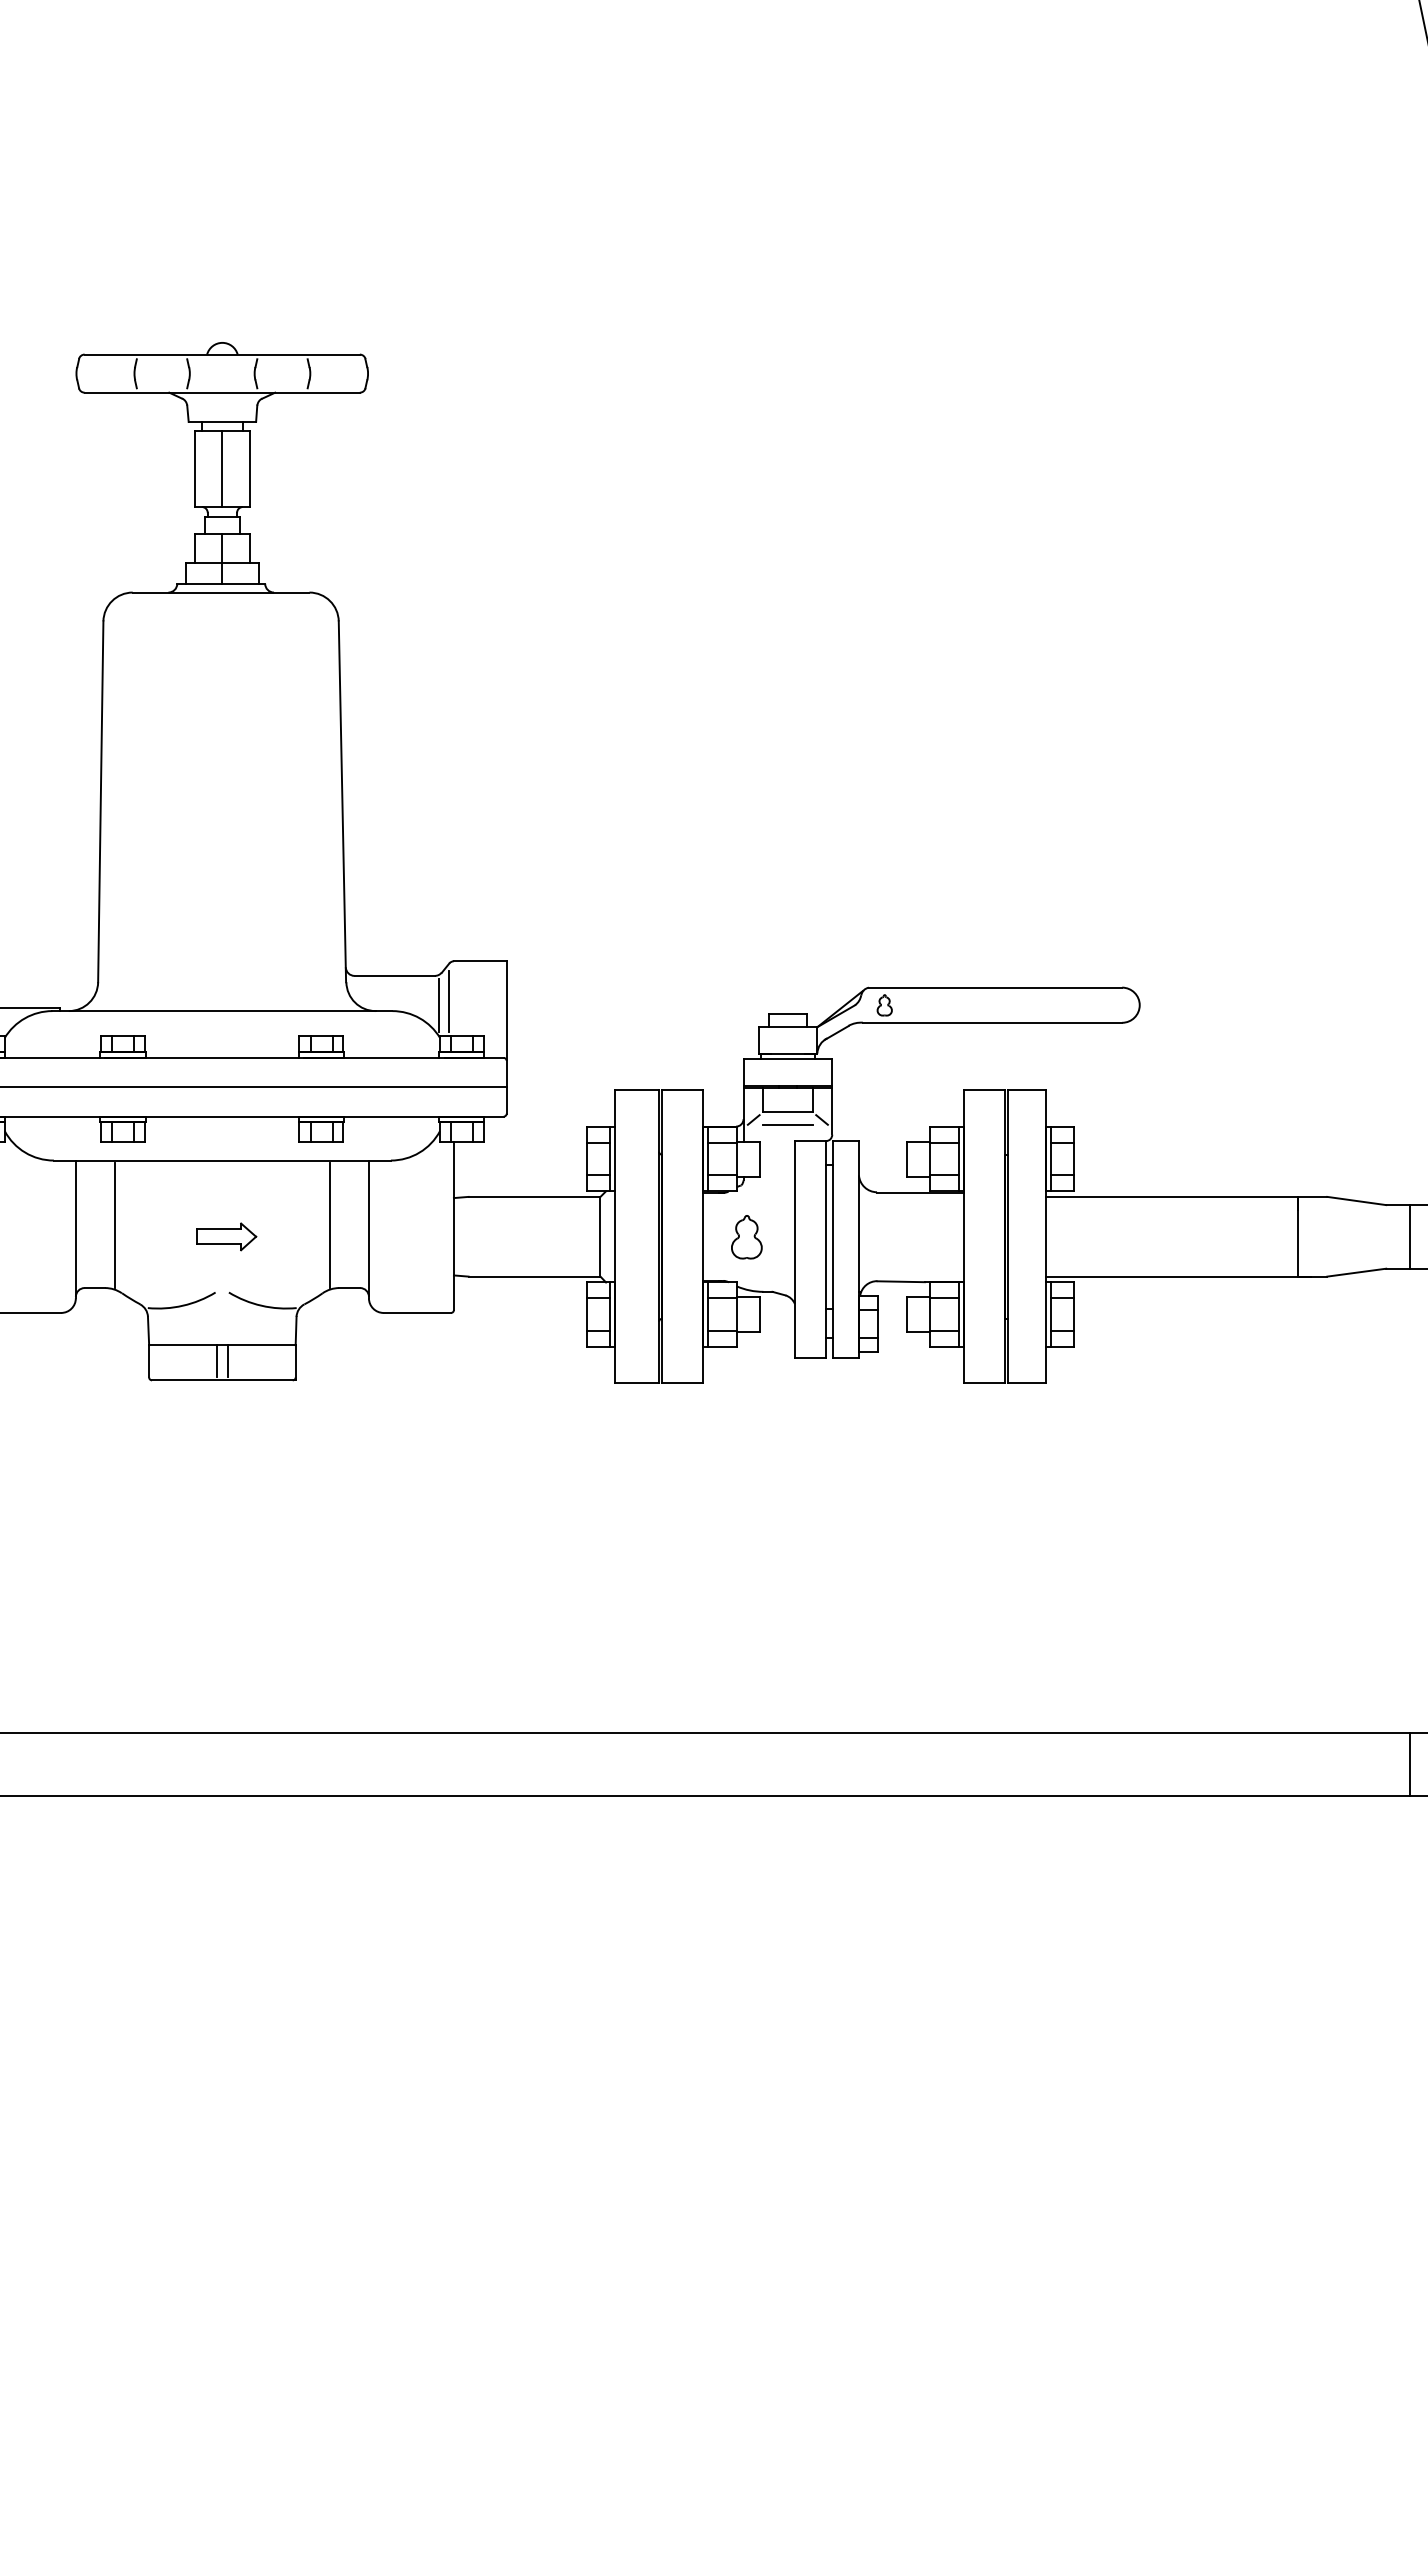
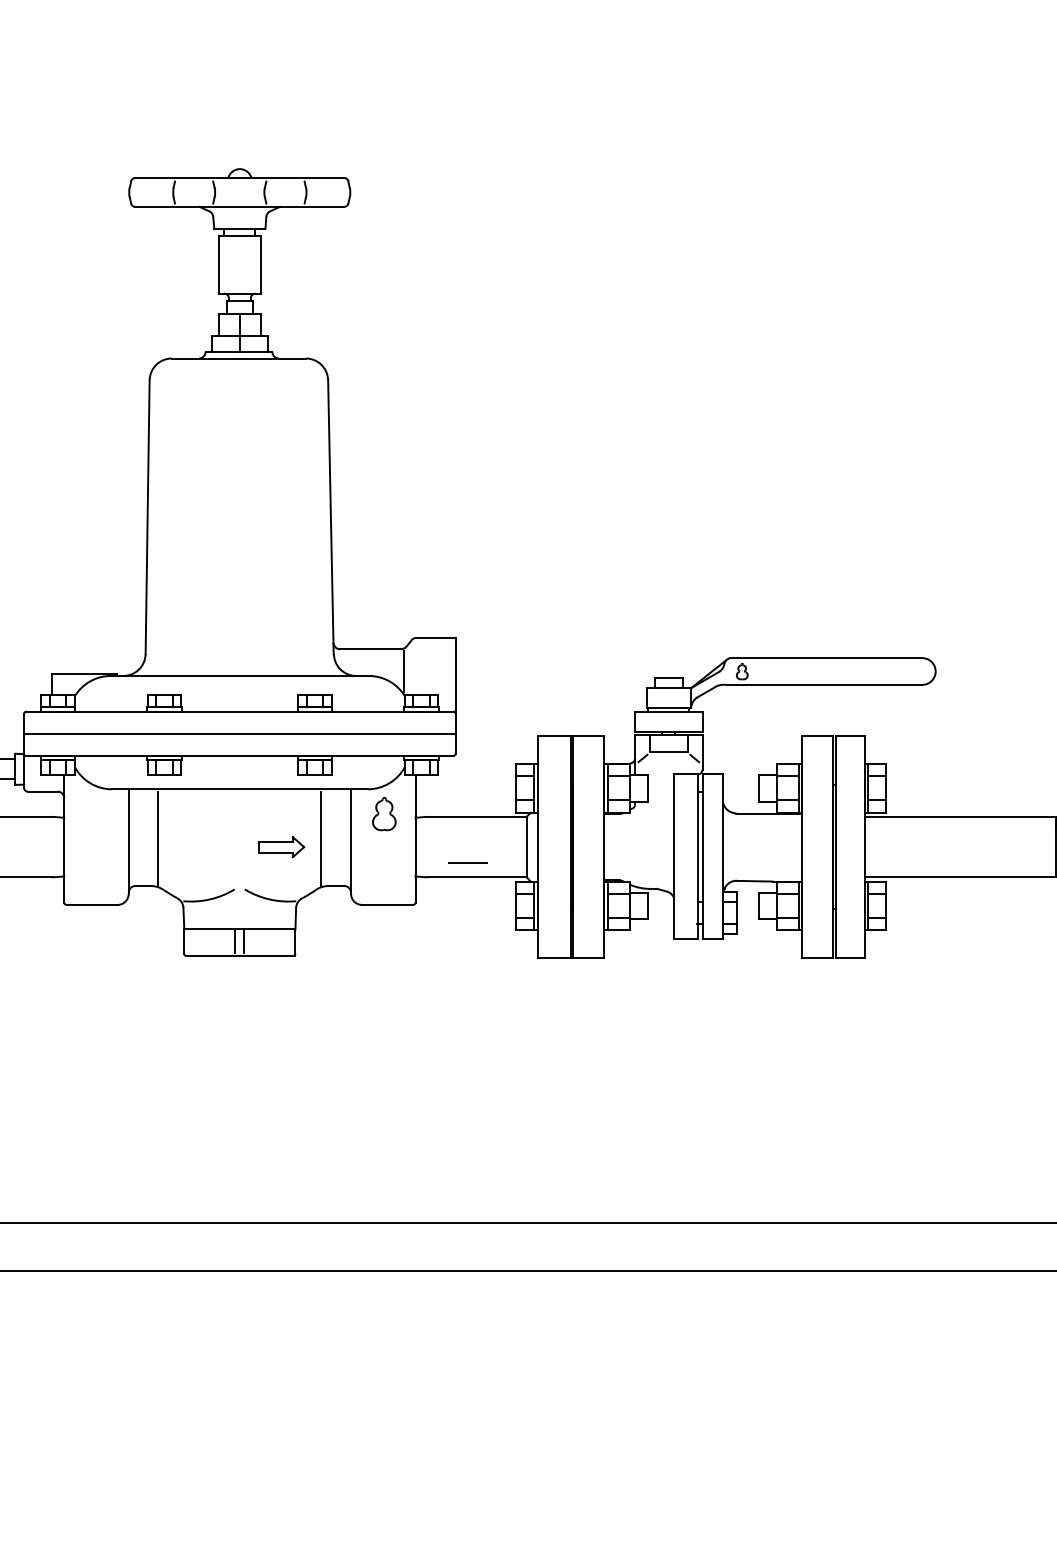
line: (222, 468) -> (239, 264), removed
line: (449, 1001) -> (412, 668), removed
line: (787, 1124) -> (467, 862), moved
part: (226, 1236) -> (281, 846), moved
part: (746, 1237) -> (384, 814), moved

